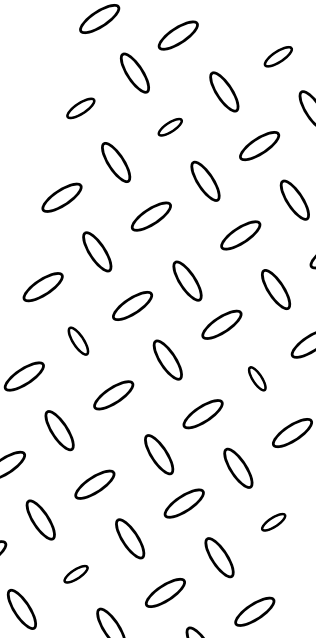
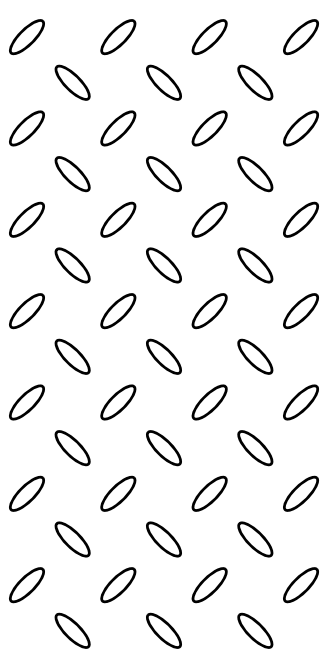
part: (178, 35) -> (118, 37), moved
part: (278, 57) -> (209, 37), size x1.43
part: (80, 108) -> (26, 128), size x1.43
part: (170, 127) -> (118, 128), size x1.67
part: (187, 281) -> (163, 265), moved
part: (78, 340) -> (72, 356), size x1.43
part: (257, 378) -> (255, 356), size x1.67
part: (158, 454) -> (163, 448), moved
part: (273, 521) -> (300, 493), size x1.67
part: (76, 574) -> (118, 585), size x1.67

